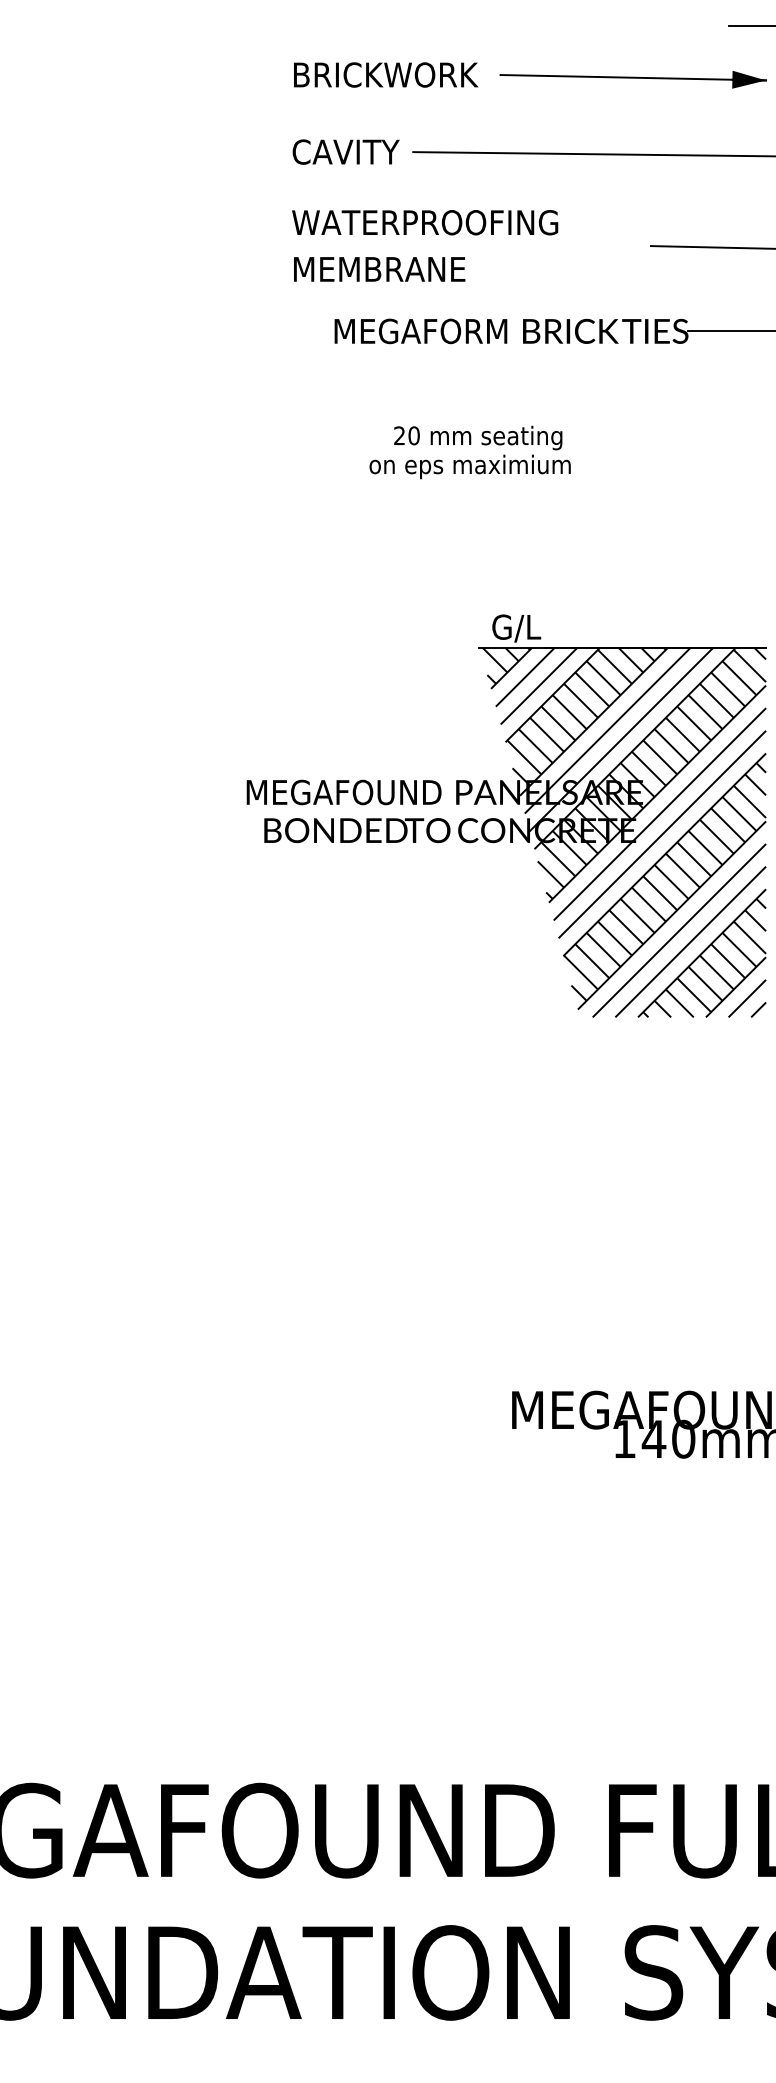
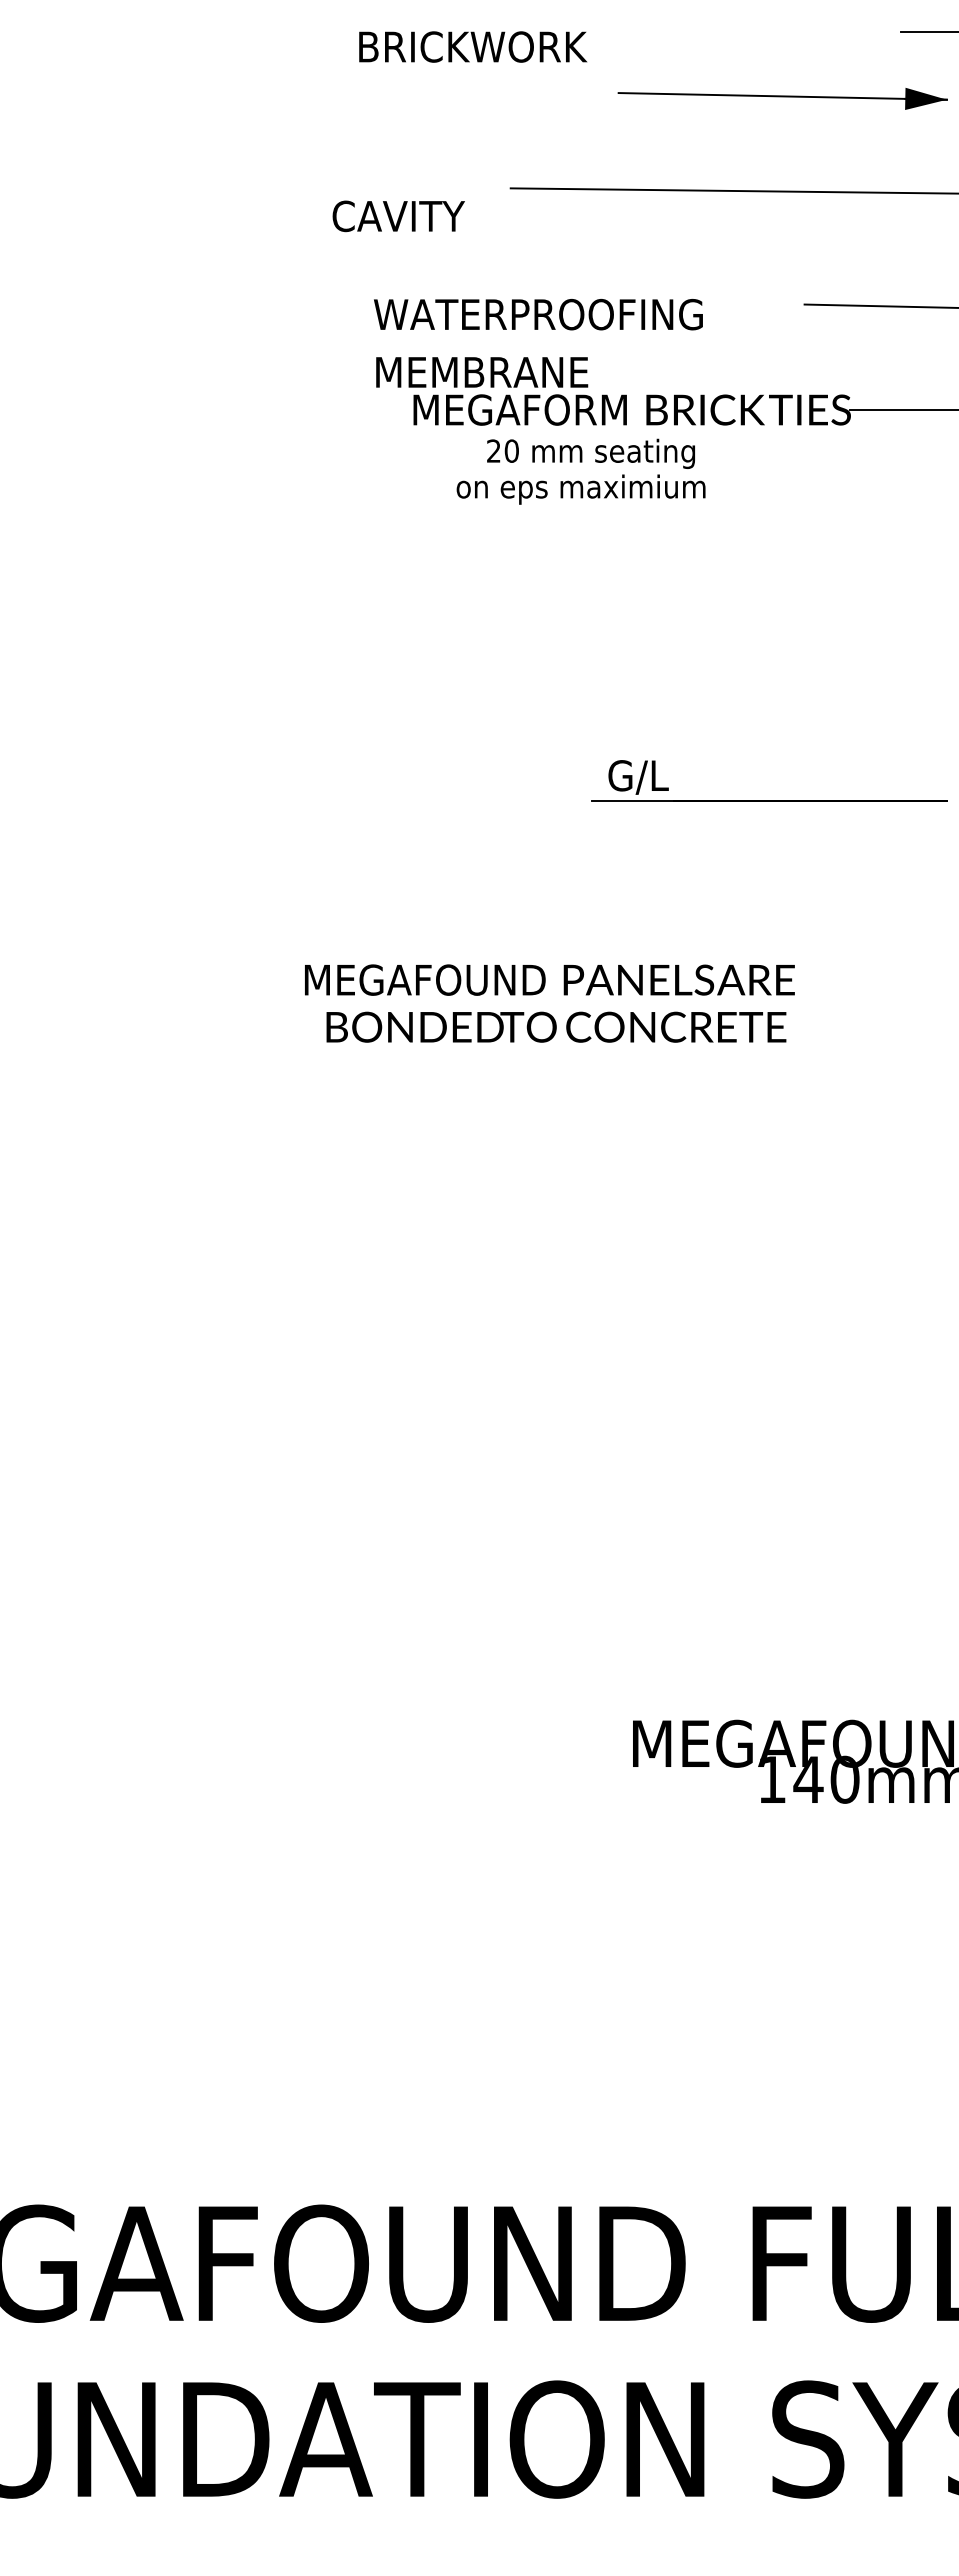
text: (386, 74) -> (473, 46), moved
text: (345, 152) -> (398, 216), moved
text: (425, 246) -> (538, 343), moved
text: (469, 452) -> (580, 471), moved
hatch: (624, 832) -> (771, 1029), removed

